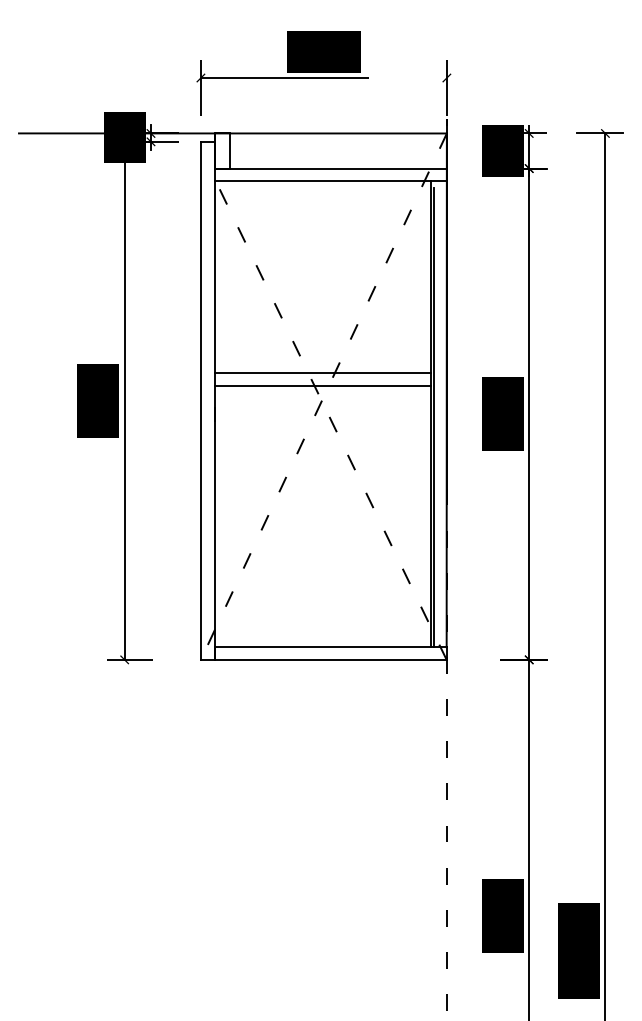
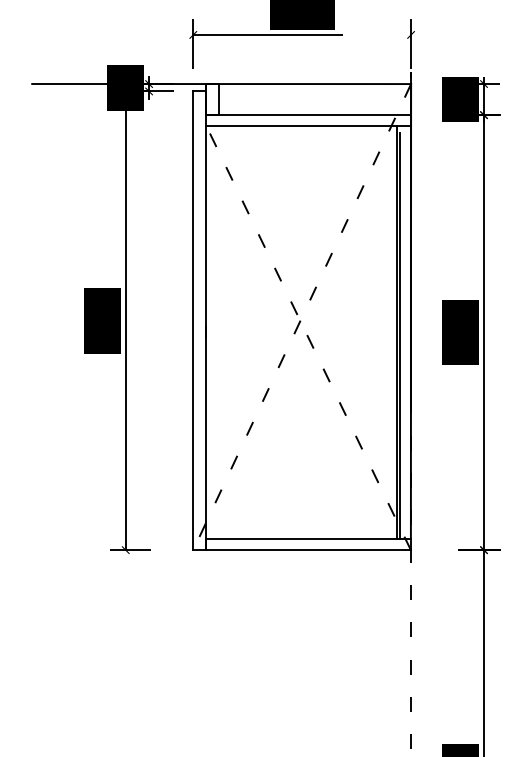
line: (322, 373) -> (300, 296), removed
line: (322, 385) -> (300, 307), removed

